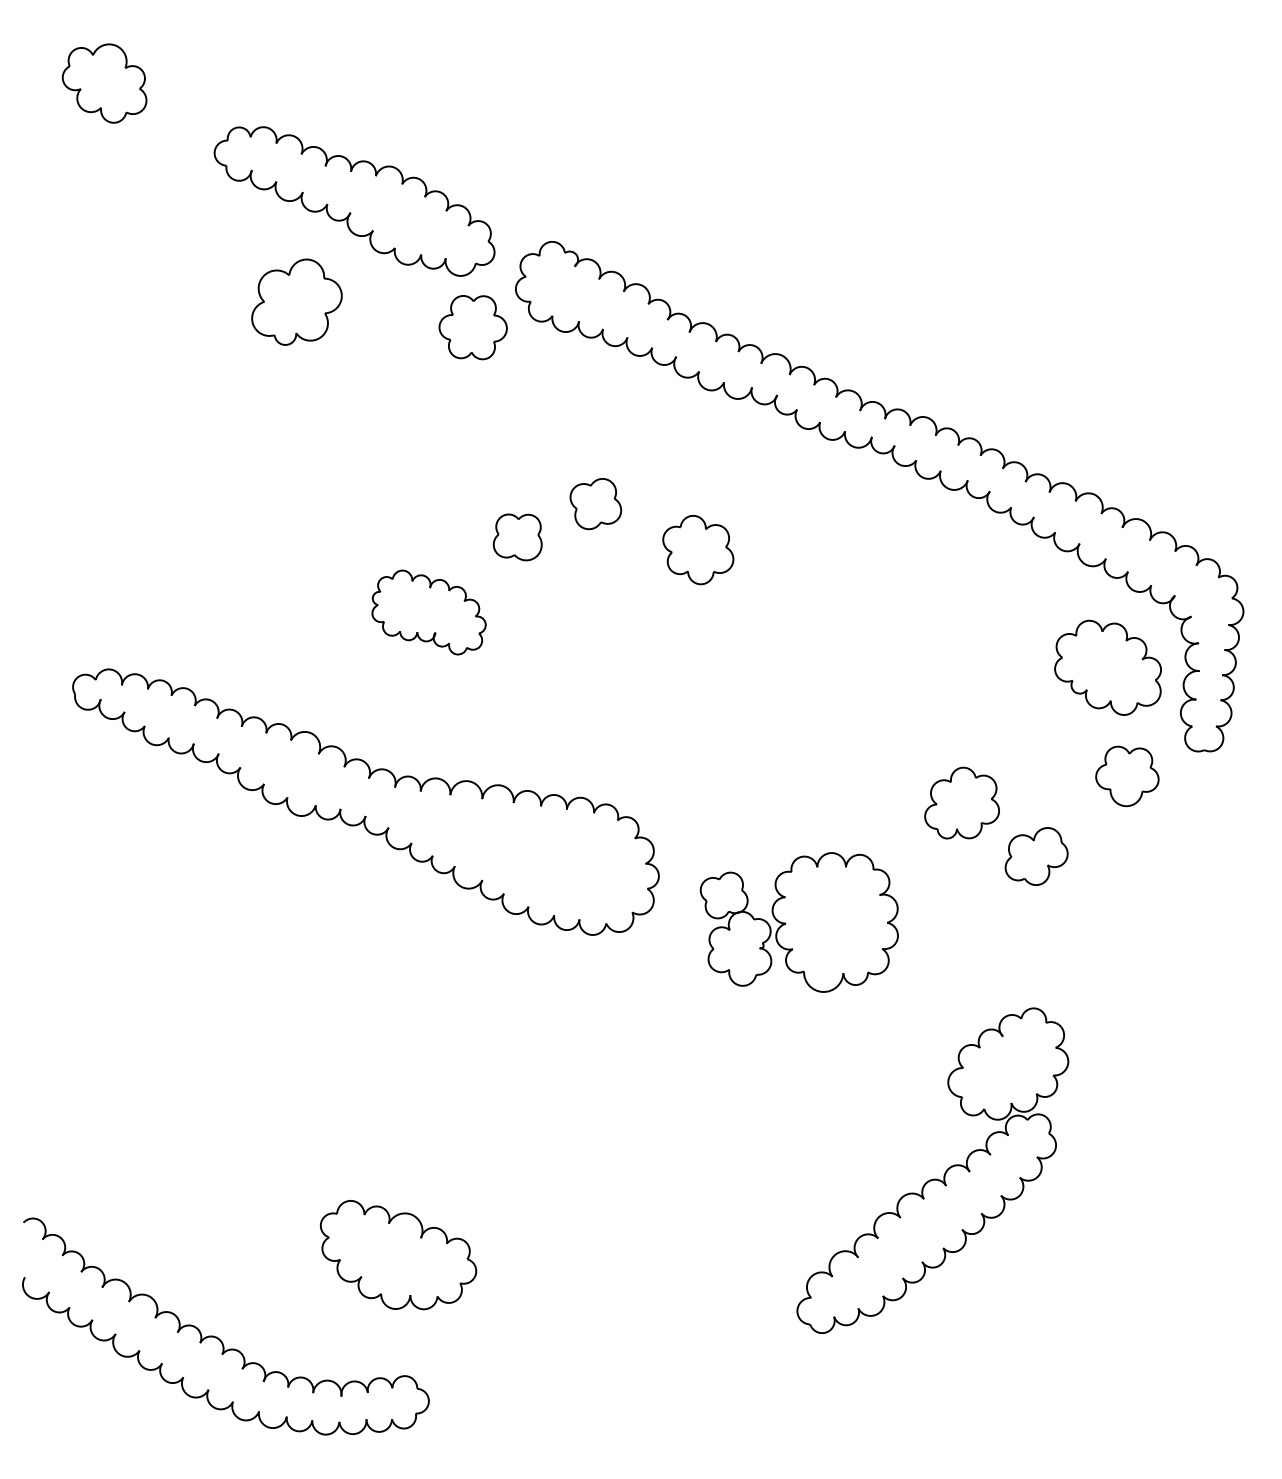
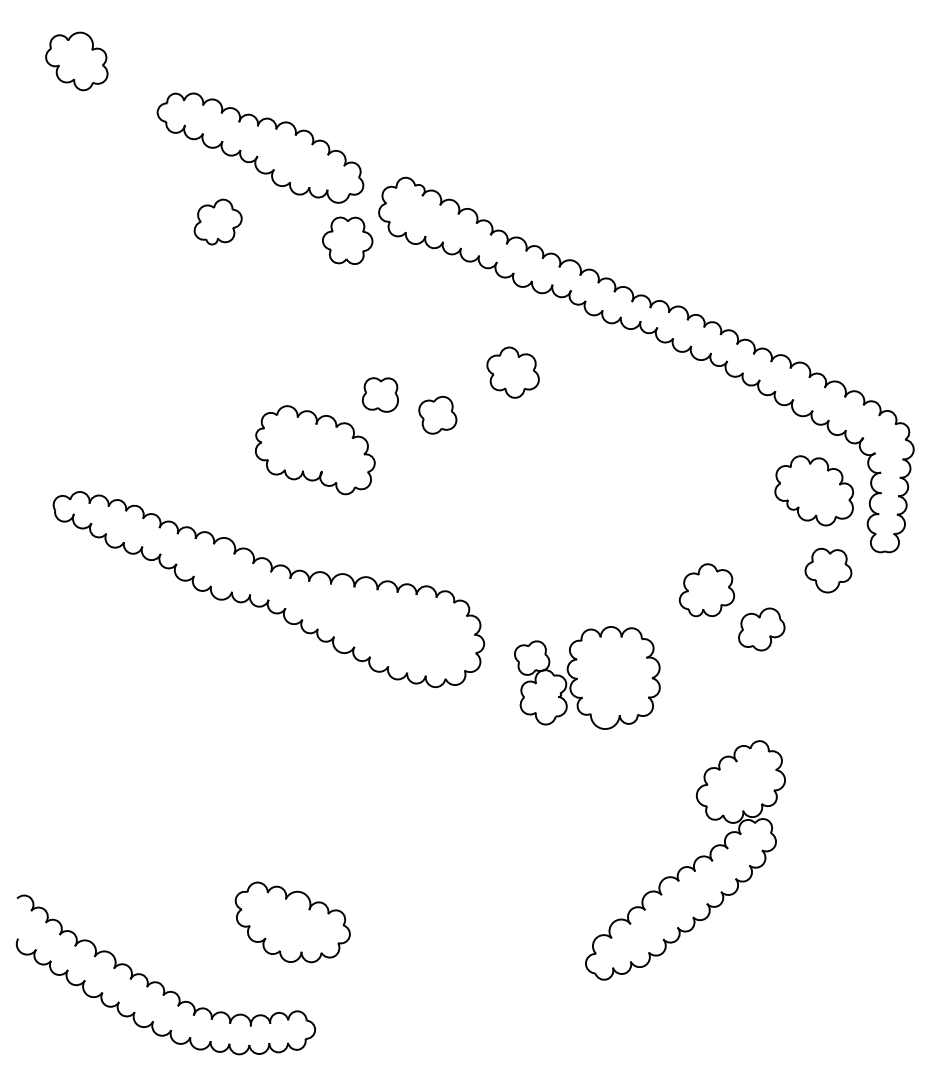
part: (296, 301) -> (217, 221), size x0.71
part: (595, 504) -> (437, 415), moved
part: (698, 549) -> (513, 372), moved
part: (428, 612) -> (314, 450), size x1.43

